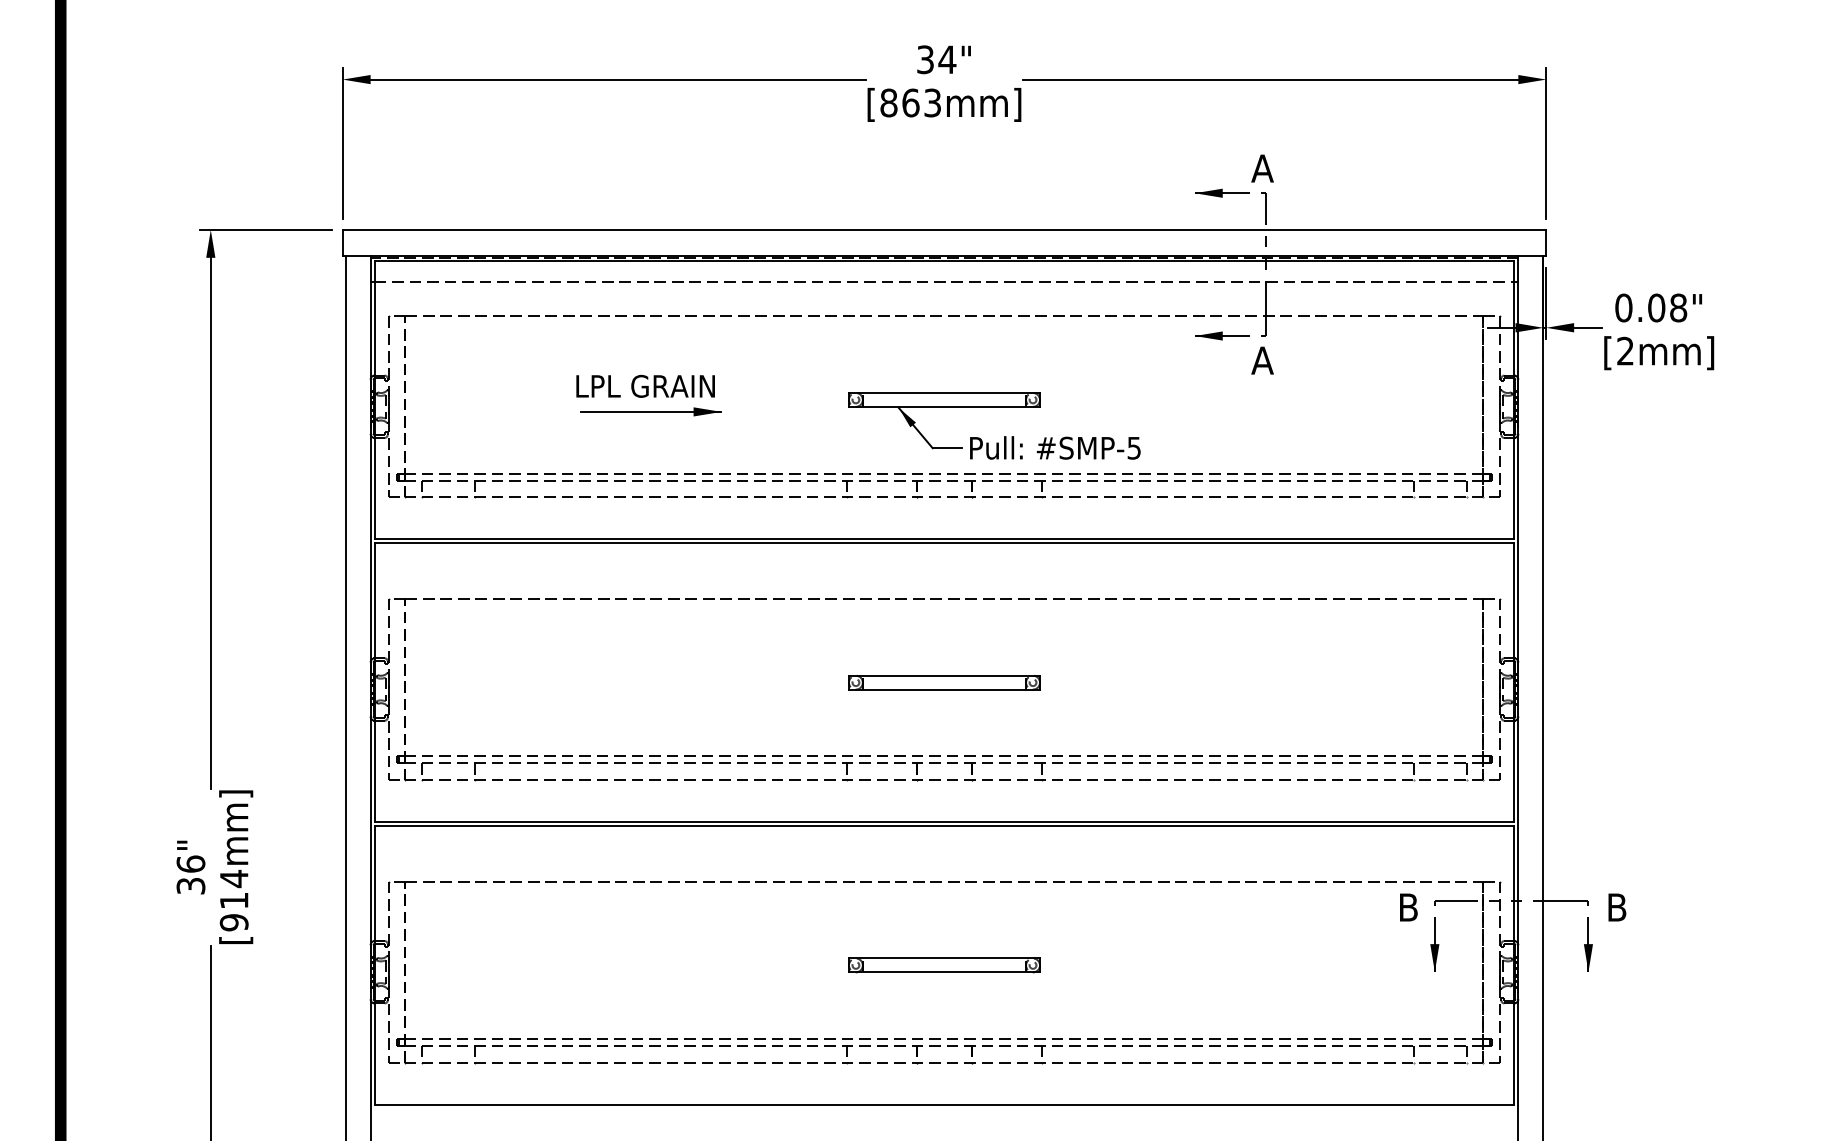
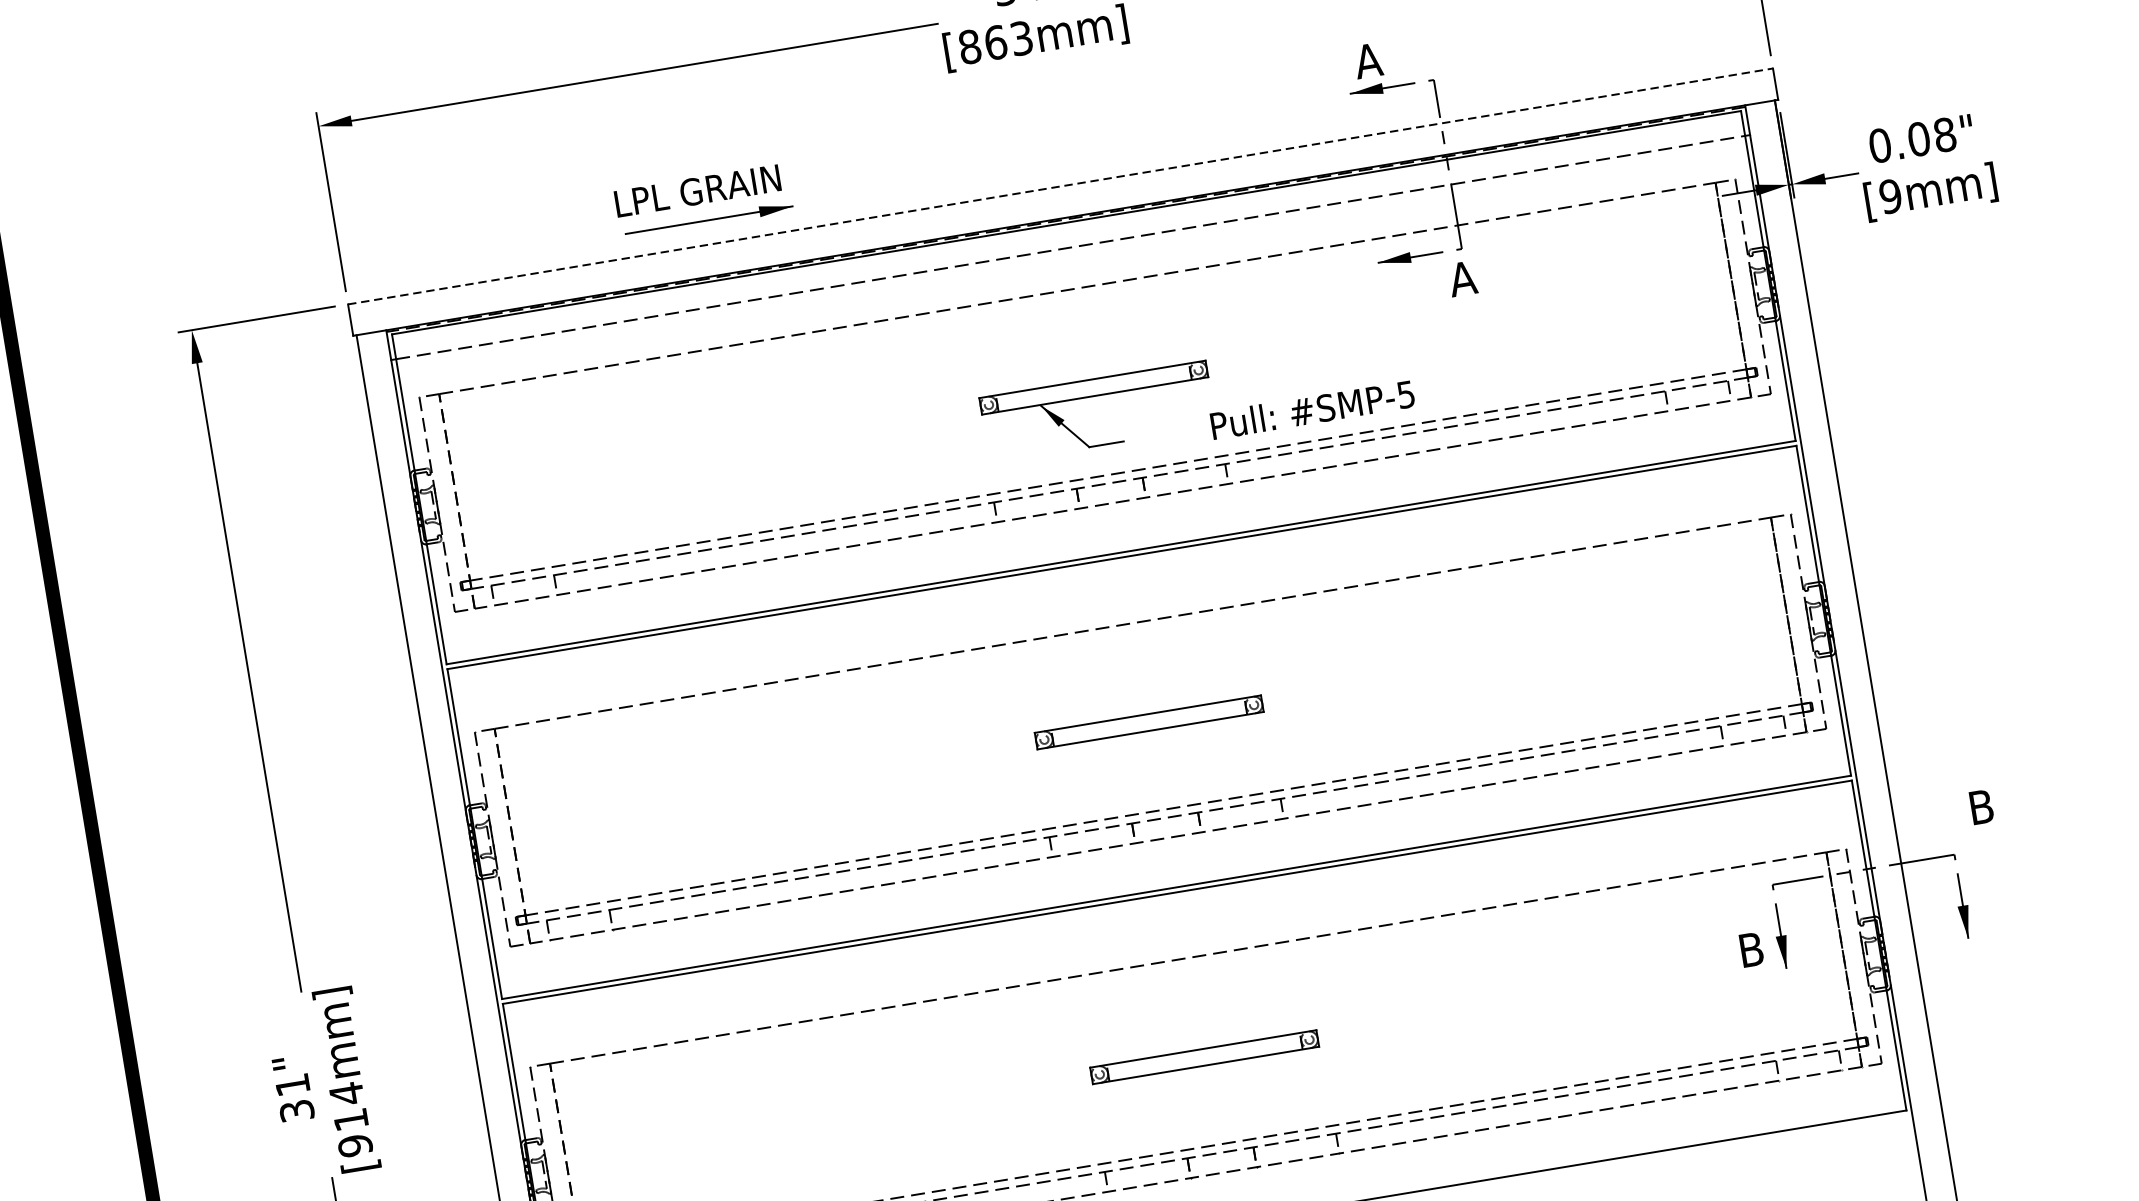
text: (1262, 168) -> (1368, 60), moved
line: (944, 230) -> (1060, 187), solid -> dashed
text: (1625, 351) -> (1890, 196), [2mm] -> [9mm]
part: (648, 395) -> (702, 201), moved
text: (1055, 447) -> (1312, 409), moved
text: (190, 863) -> (291, 1084), 36" -> 31"
text: (1408, 907) -> (1751, 949), moved
text: (1617, 907) -> (1981, 806), moved

